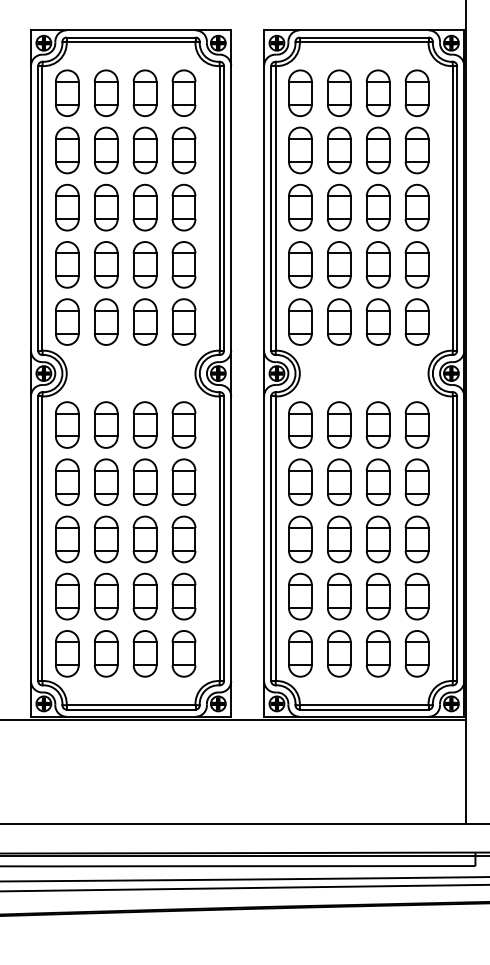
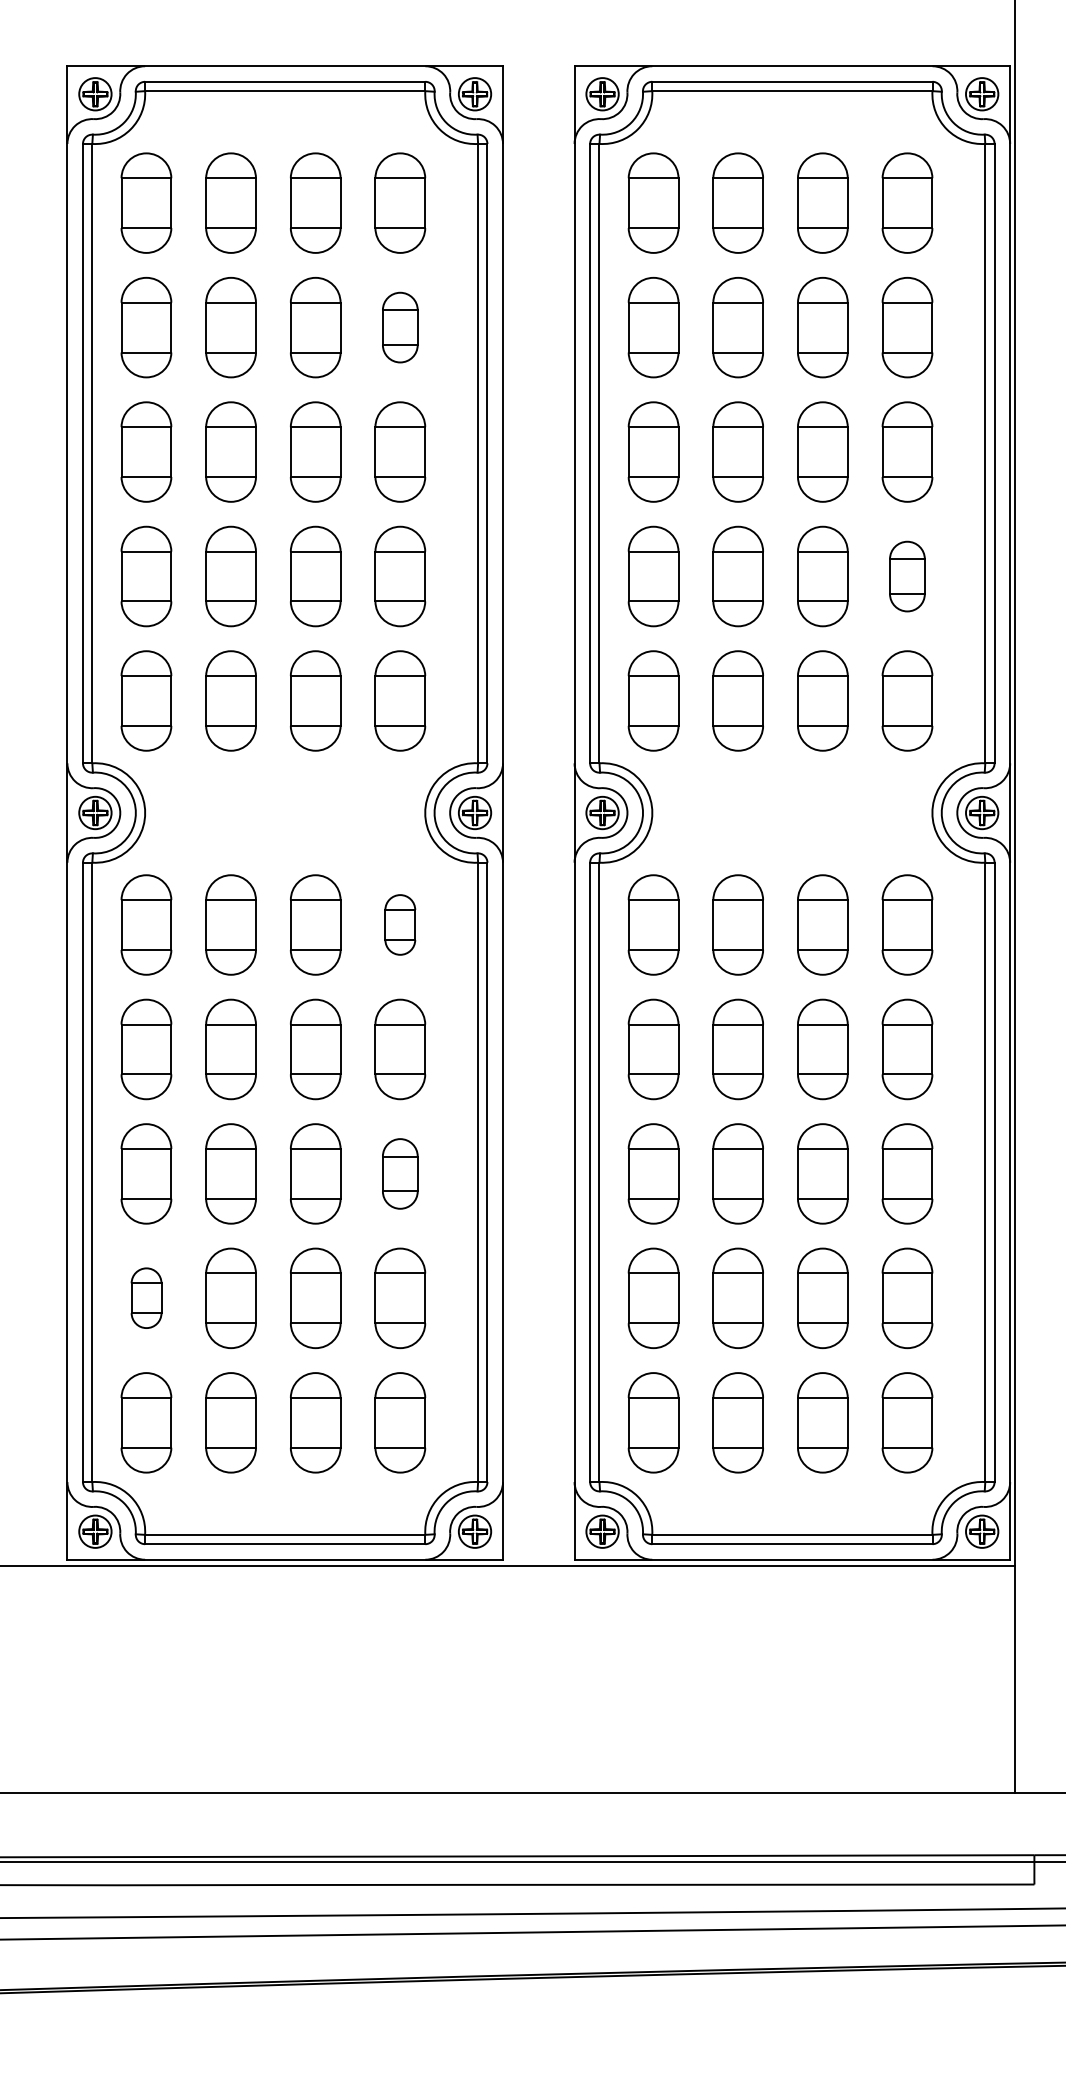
part: (183, 150) -> (399, 327), size x0.7
part: (416, 264) -> (906, 575), size x0.7
part: (183, 424) -> (399, 923), size x0.6
part: (183, 539) -> (399, 1174), size x0.7
part: (67, 596) -> (146, 1298), size x0.6

